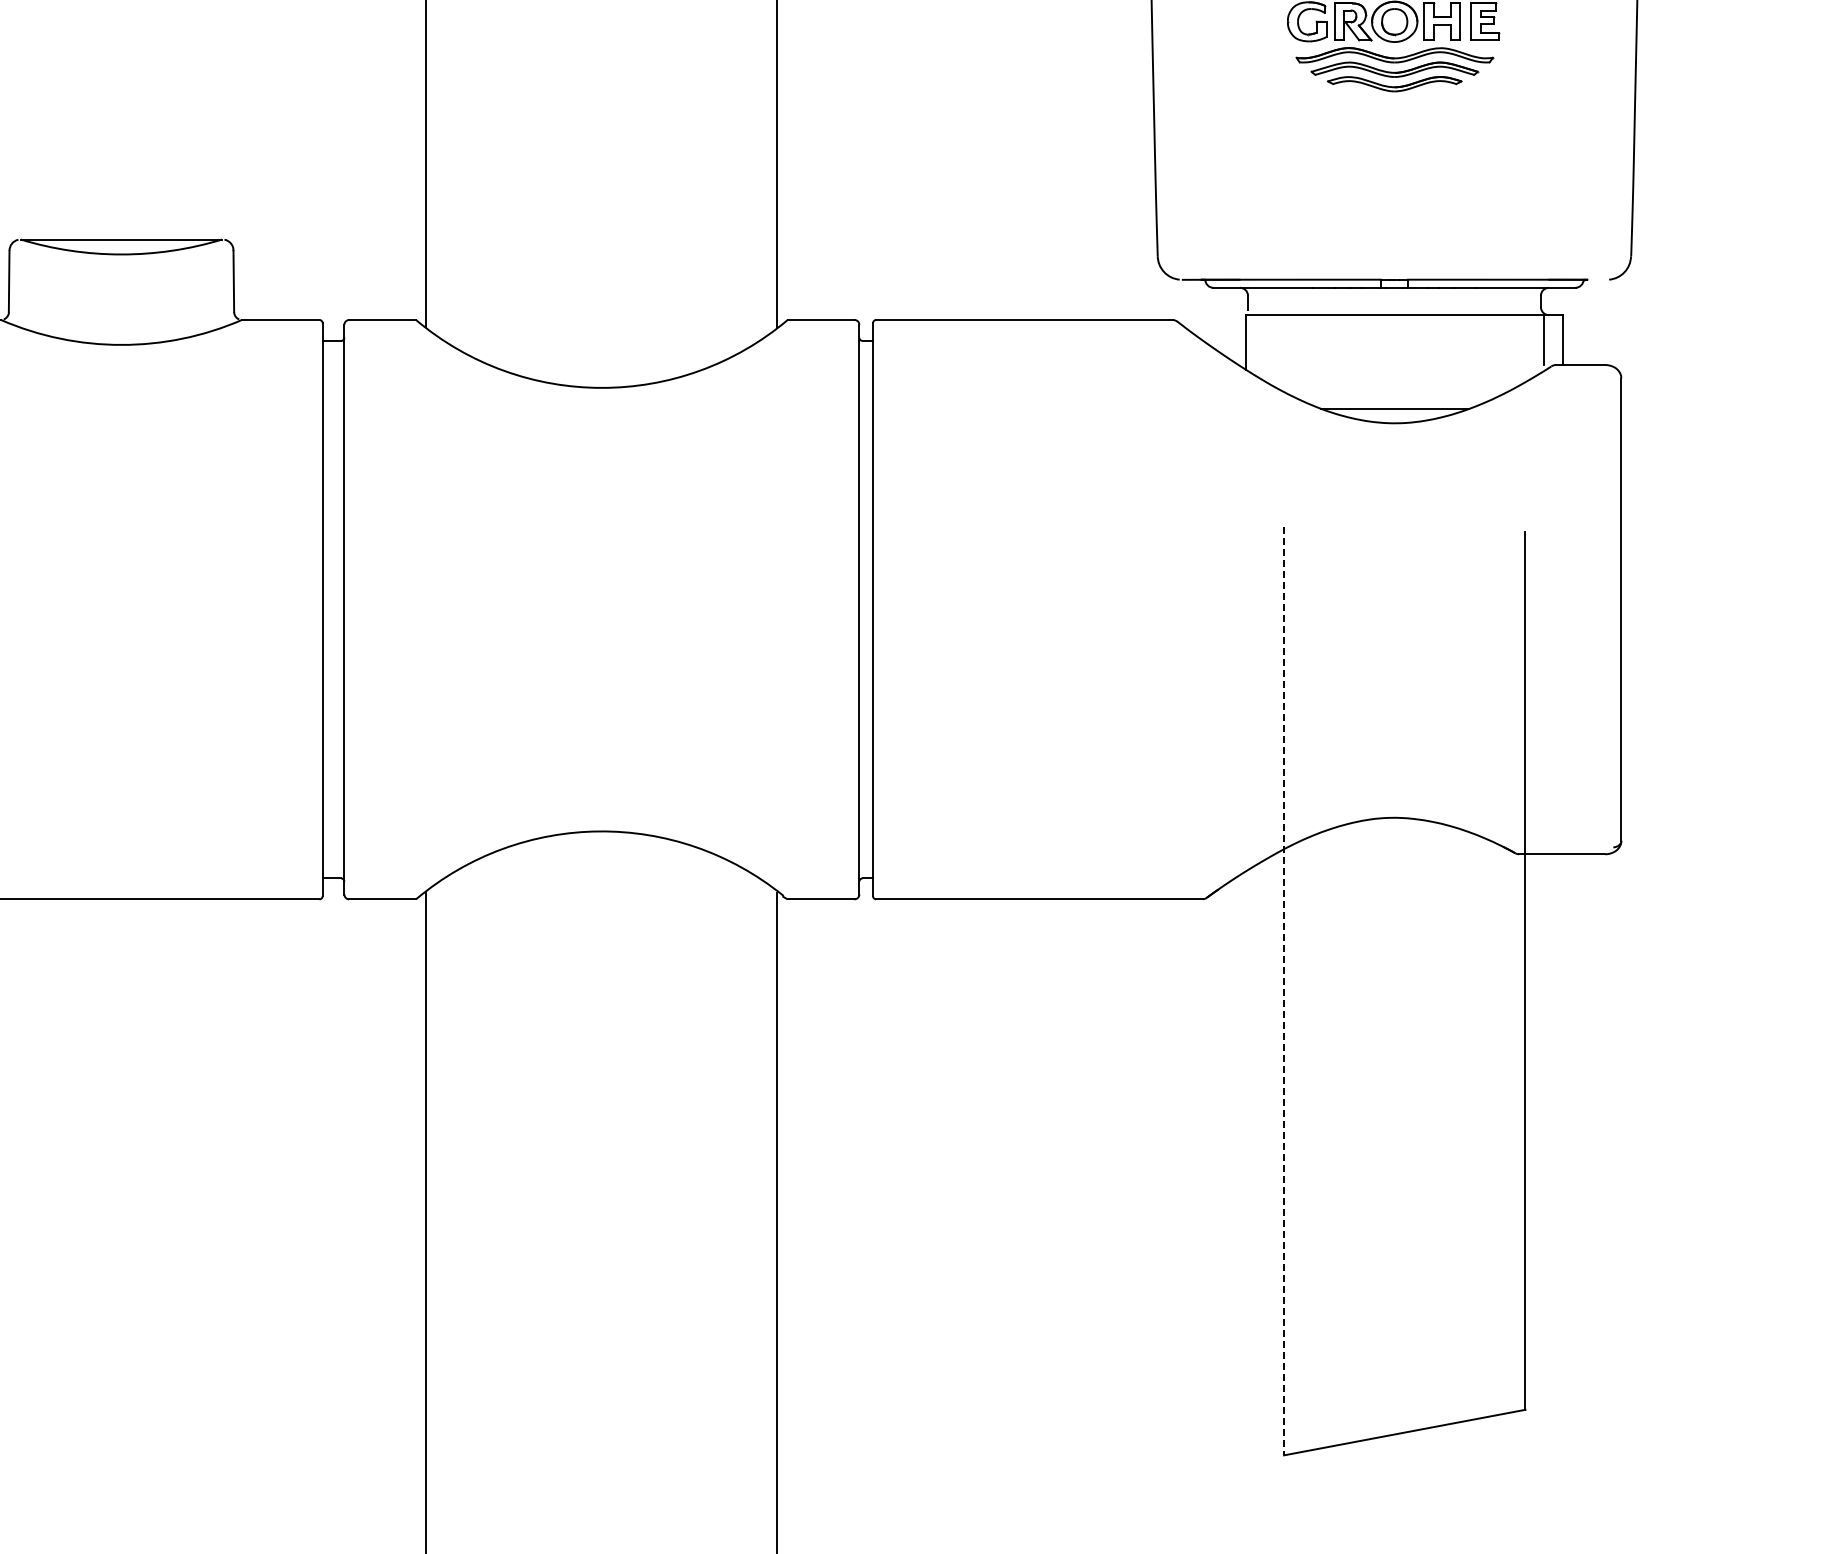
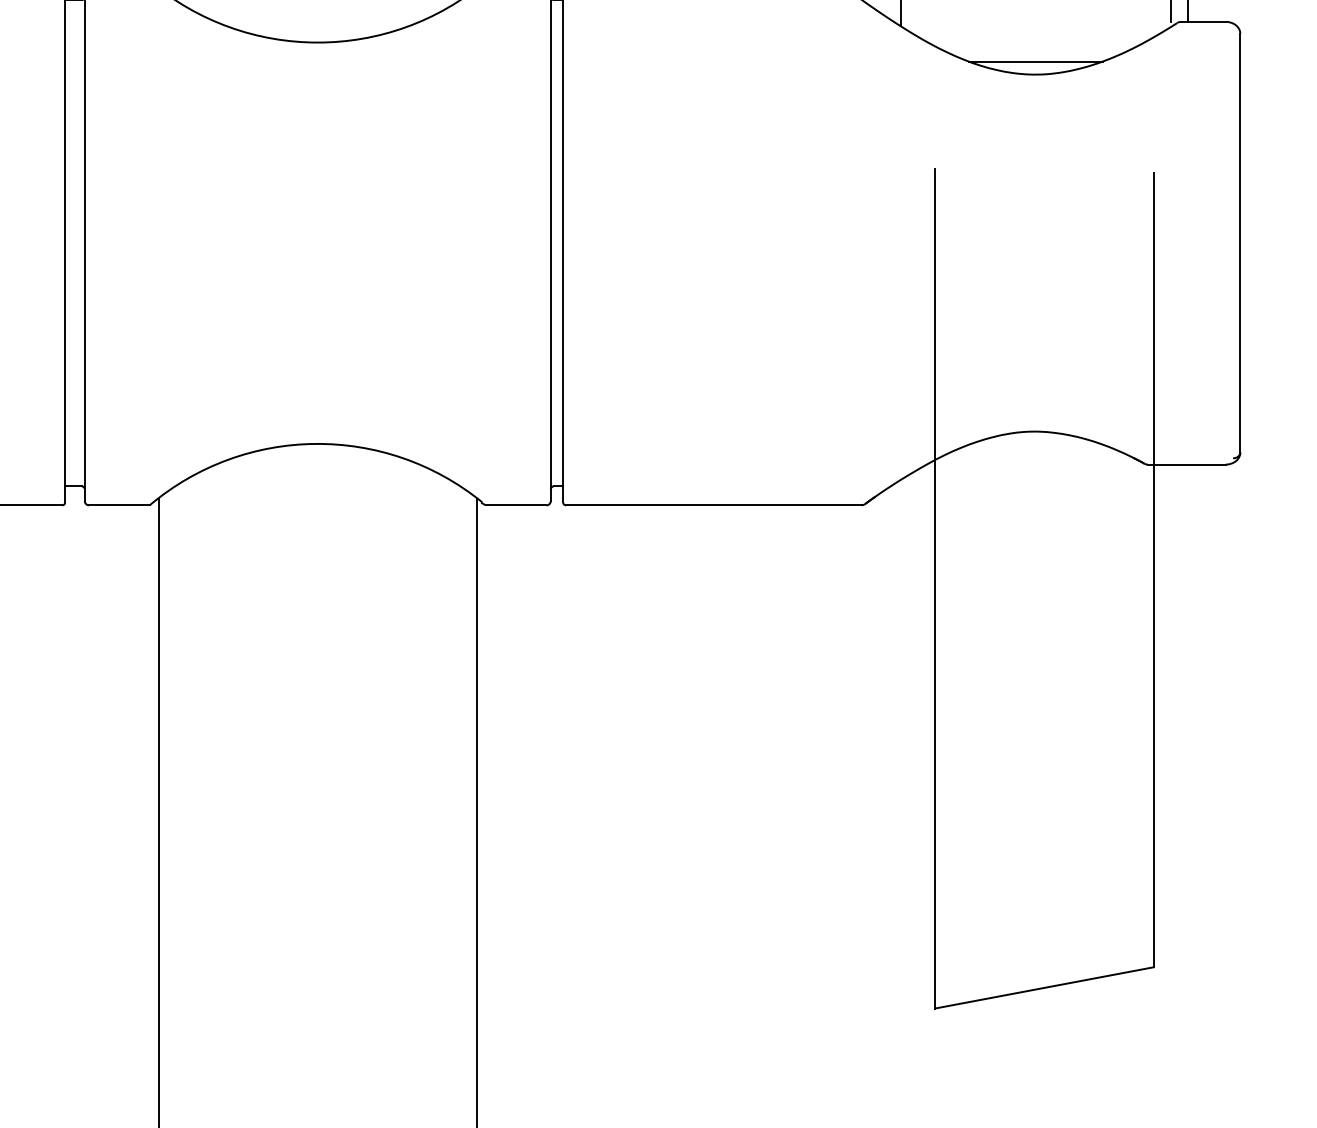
line: (1284, 991) -> (935, 588), dashed -> solid

